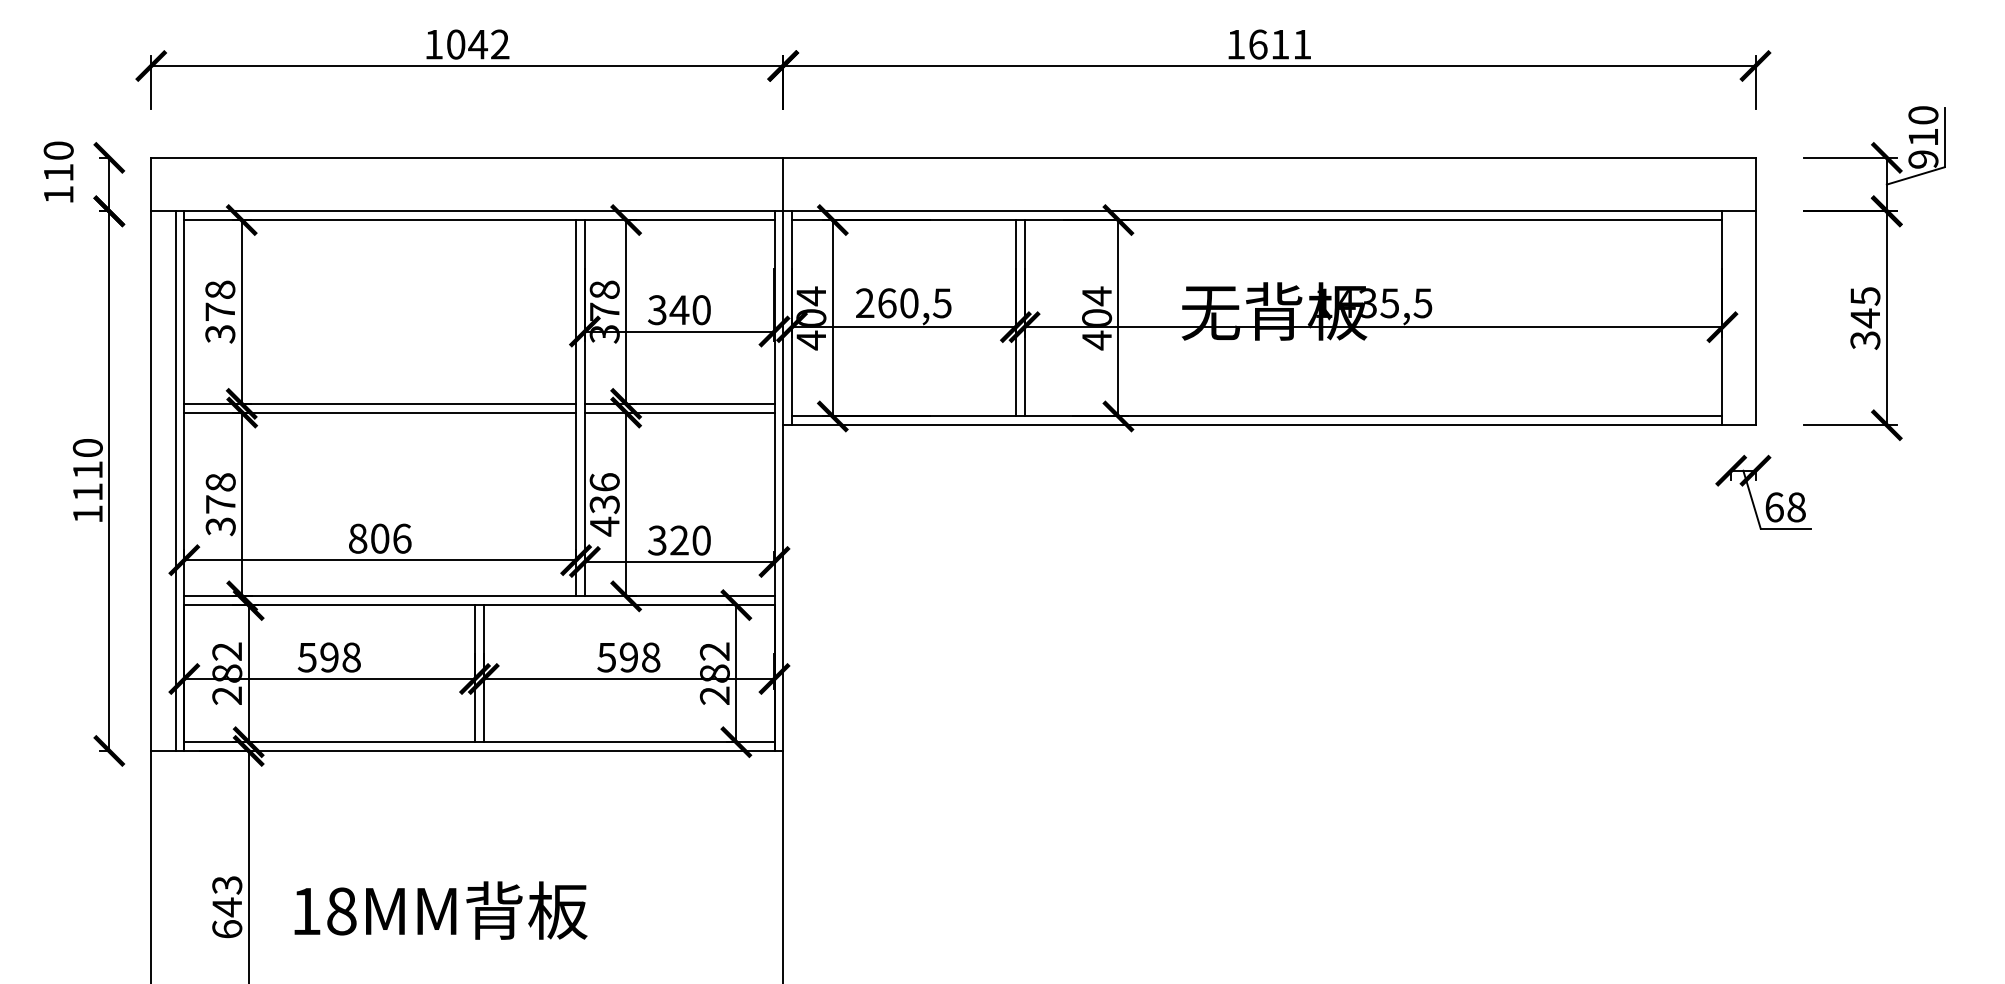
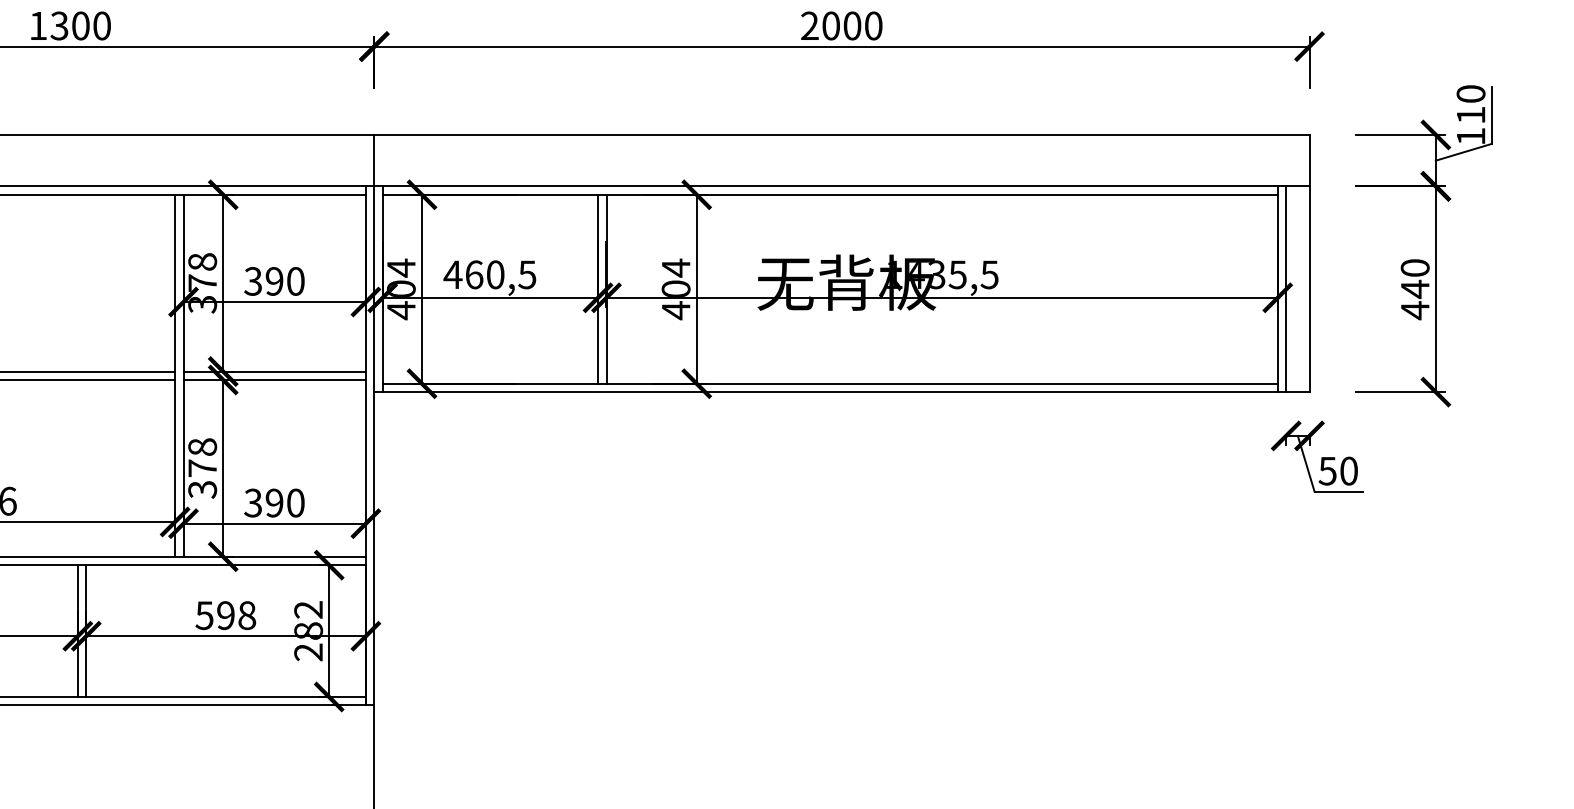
text: (477, 44) -> (80, 25), 1042 -> 1300
text: (1269, 44) -> (842, 25), 1611 -> 2000
text: (1923, 159) -> (1471, 136), 910 -> 110
text: (865, 302) -> (453, 274), 260,5 -> 460,5
text: (679, 310) -> (274, 281), 340 -> 390
line: (1731, 318) -> (1286, 289), added
text: (1865, 318) -> (1415, 289), 345 -> 440
text: (604, 504) -> (202, 468), 436 -> 378
text: (1784, 507) -> (1337, 471), 68 -> 50
text: (679, 540) -> (274, 503), 320 -> 390

